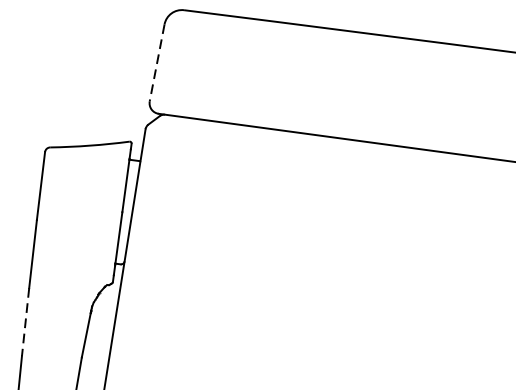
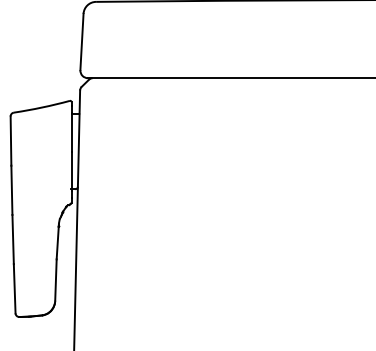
line: (156, 63) -> (81, 42), dashed -> solid
line: (26, 322) -> (13, 239), dashed -> solid

